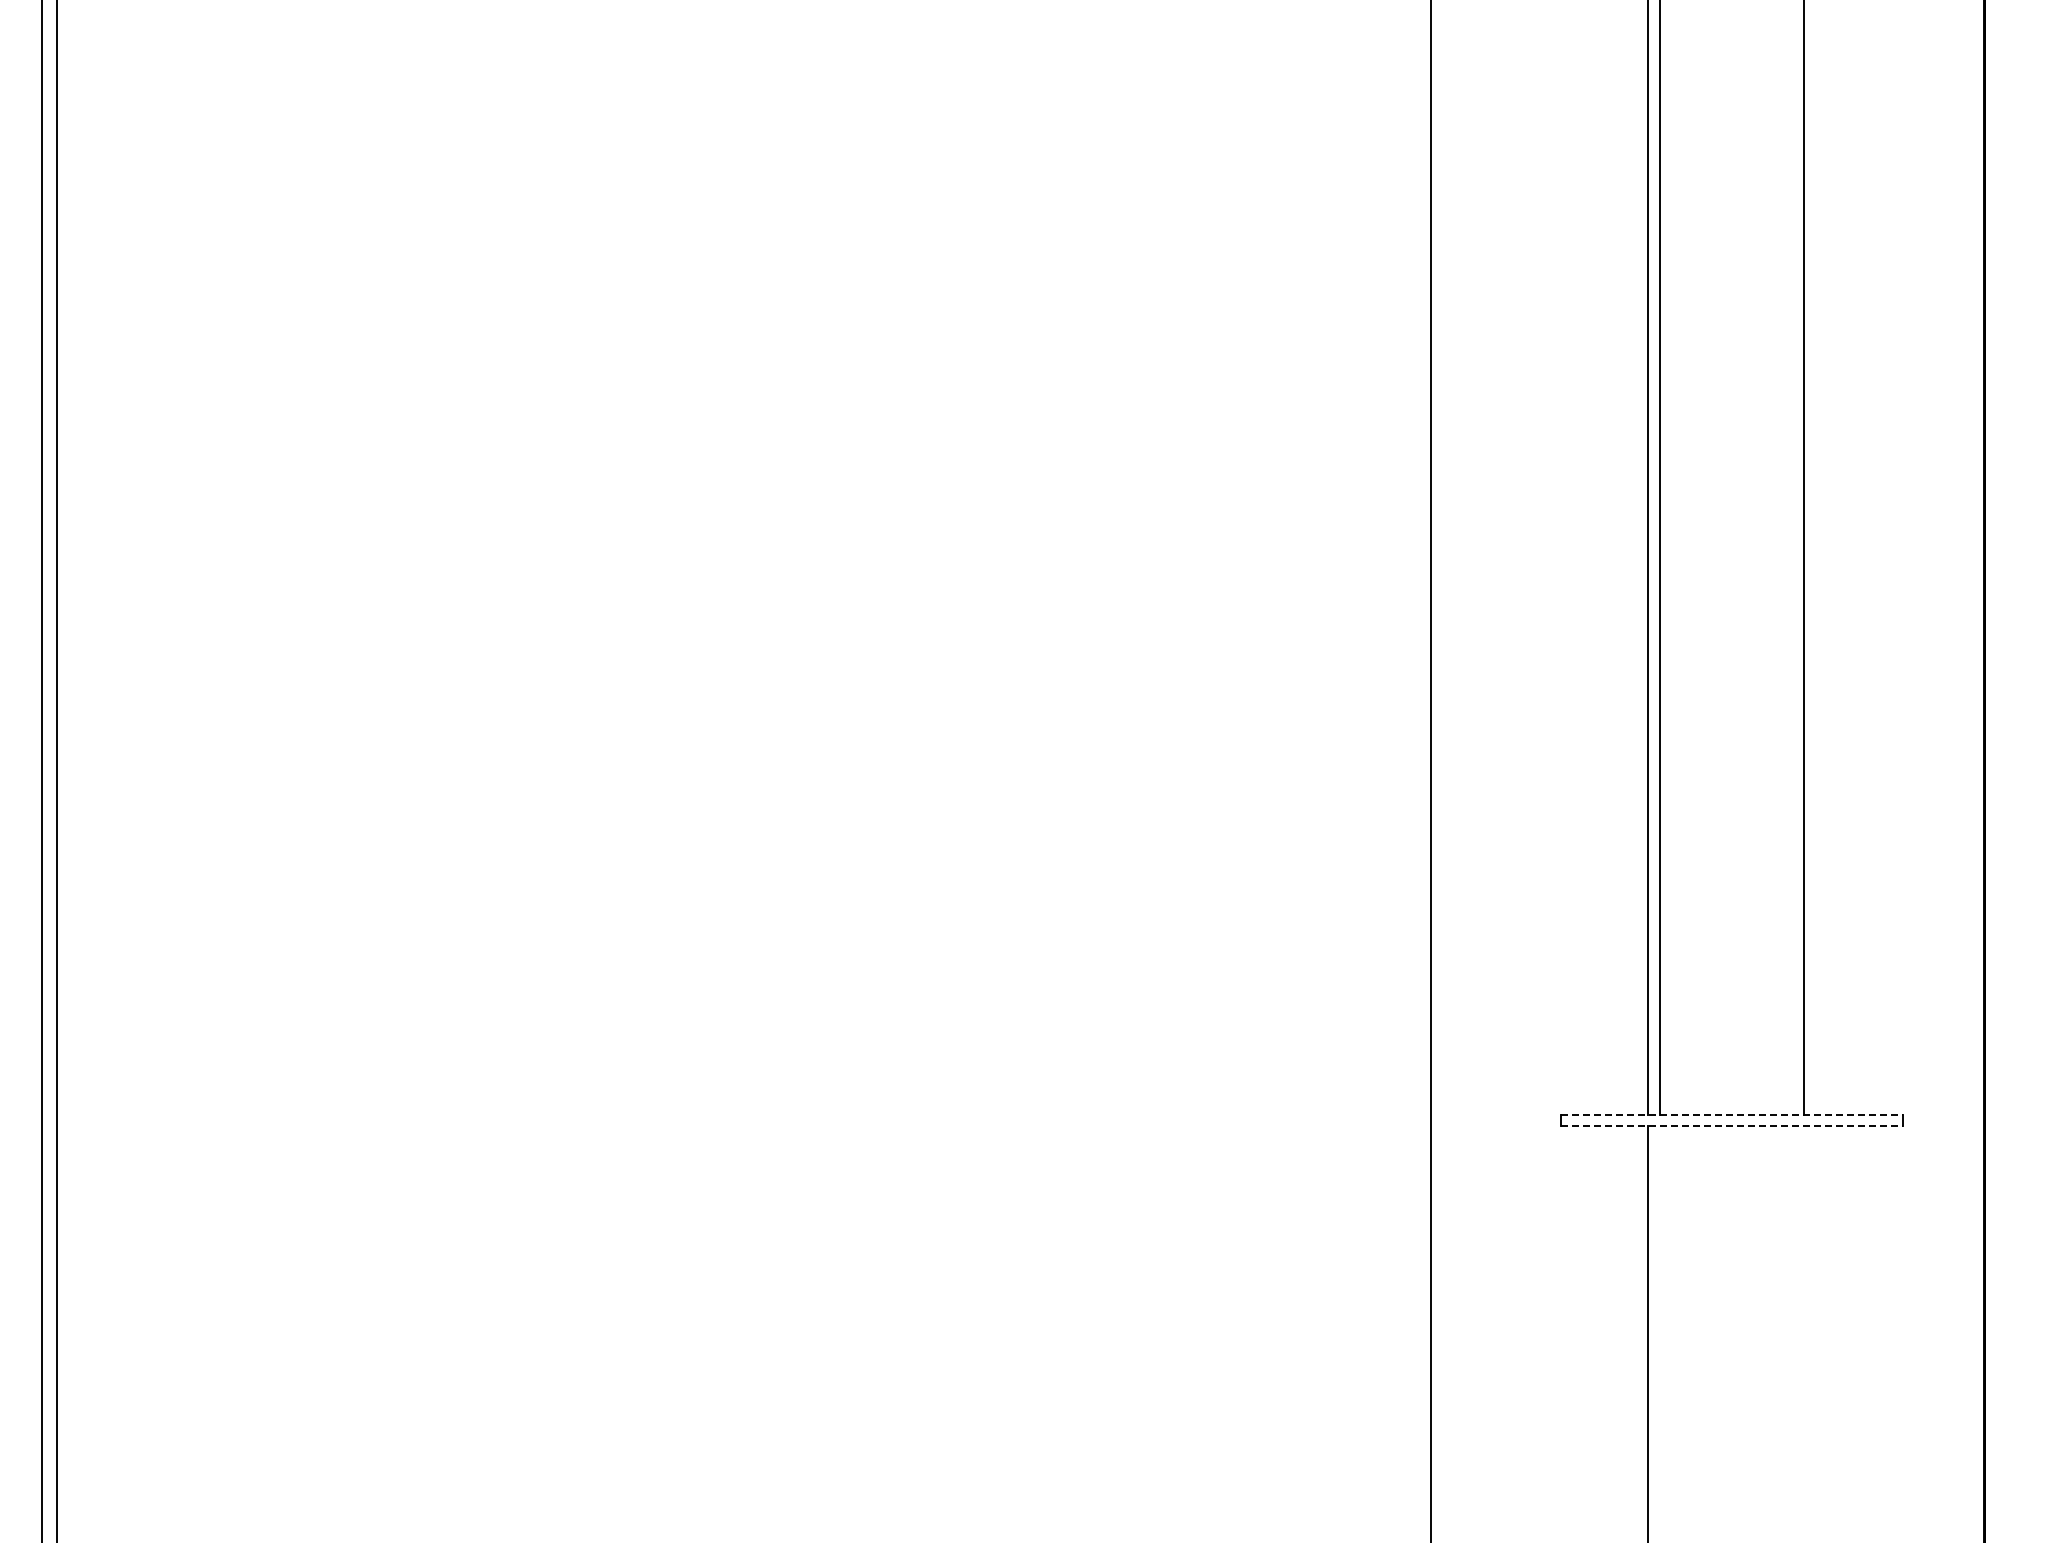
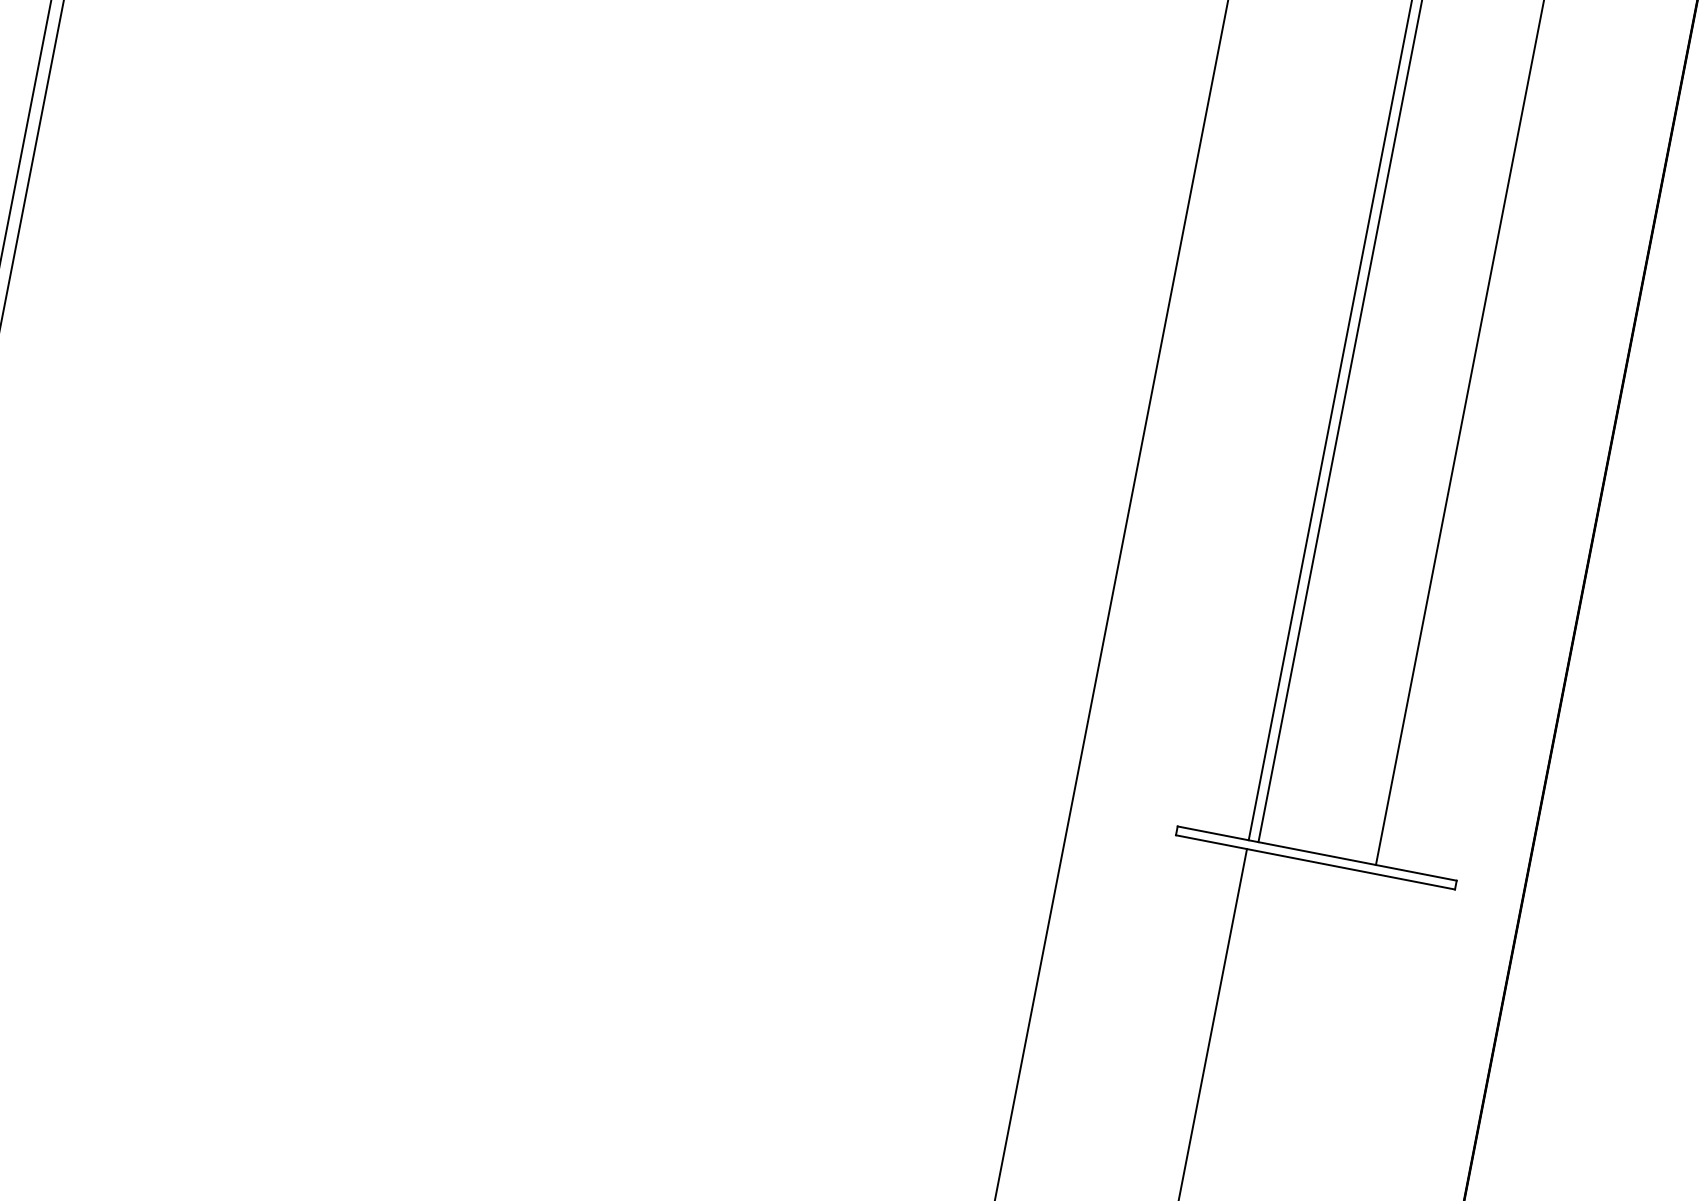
line: (1731, 1114) -> (1317, 853), dashed -> solid
line: (1731, 1125) -> (1315, 862), dashed -> solid

